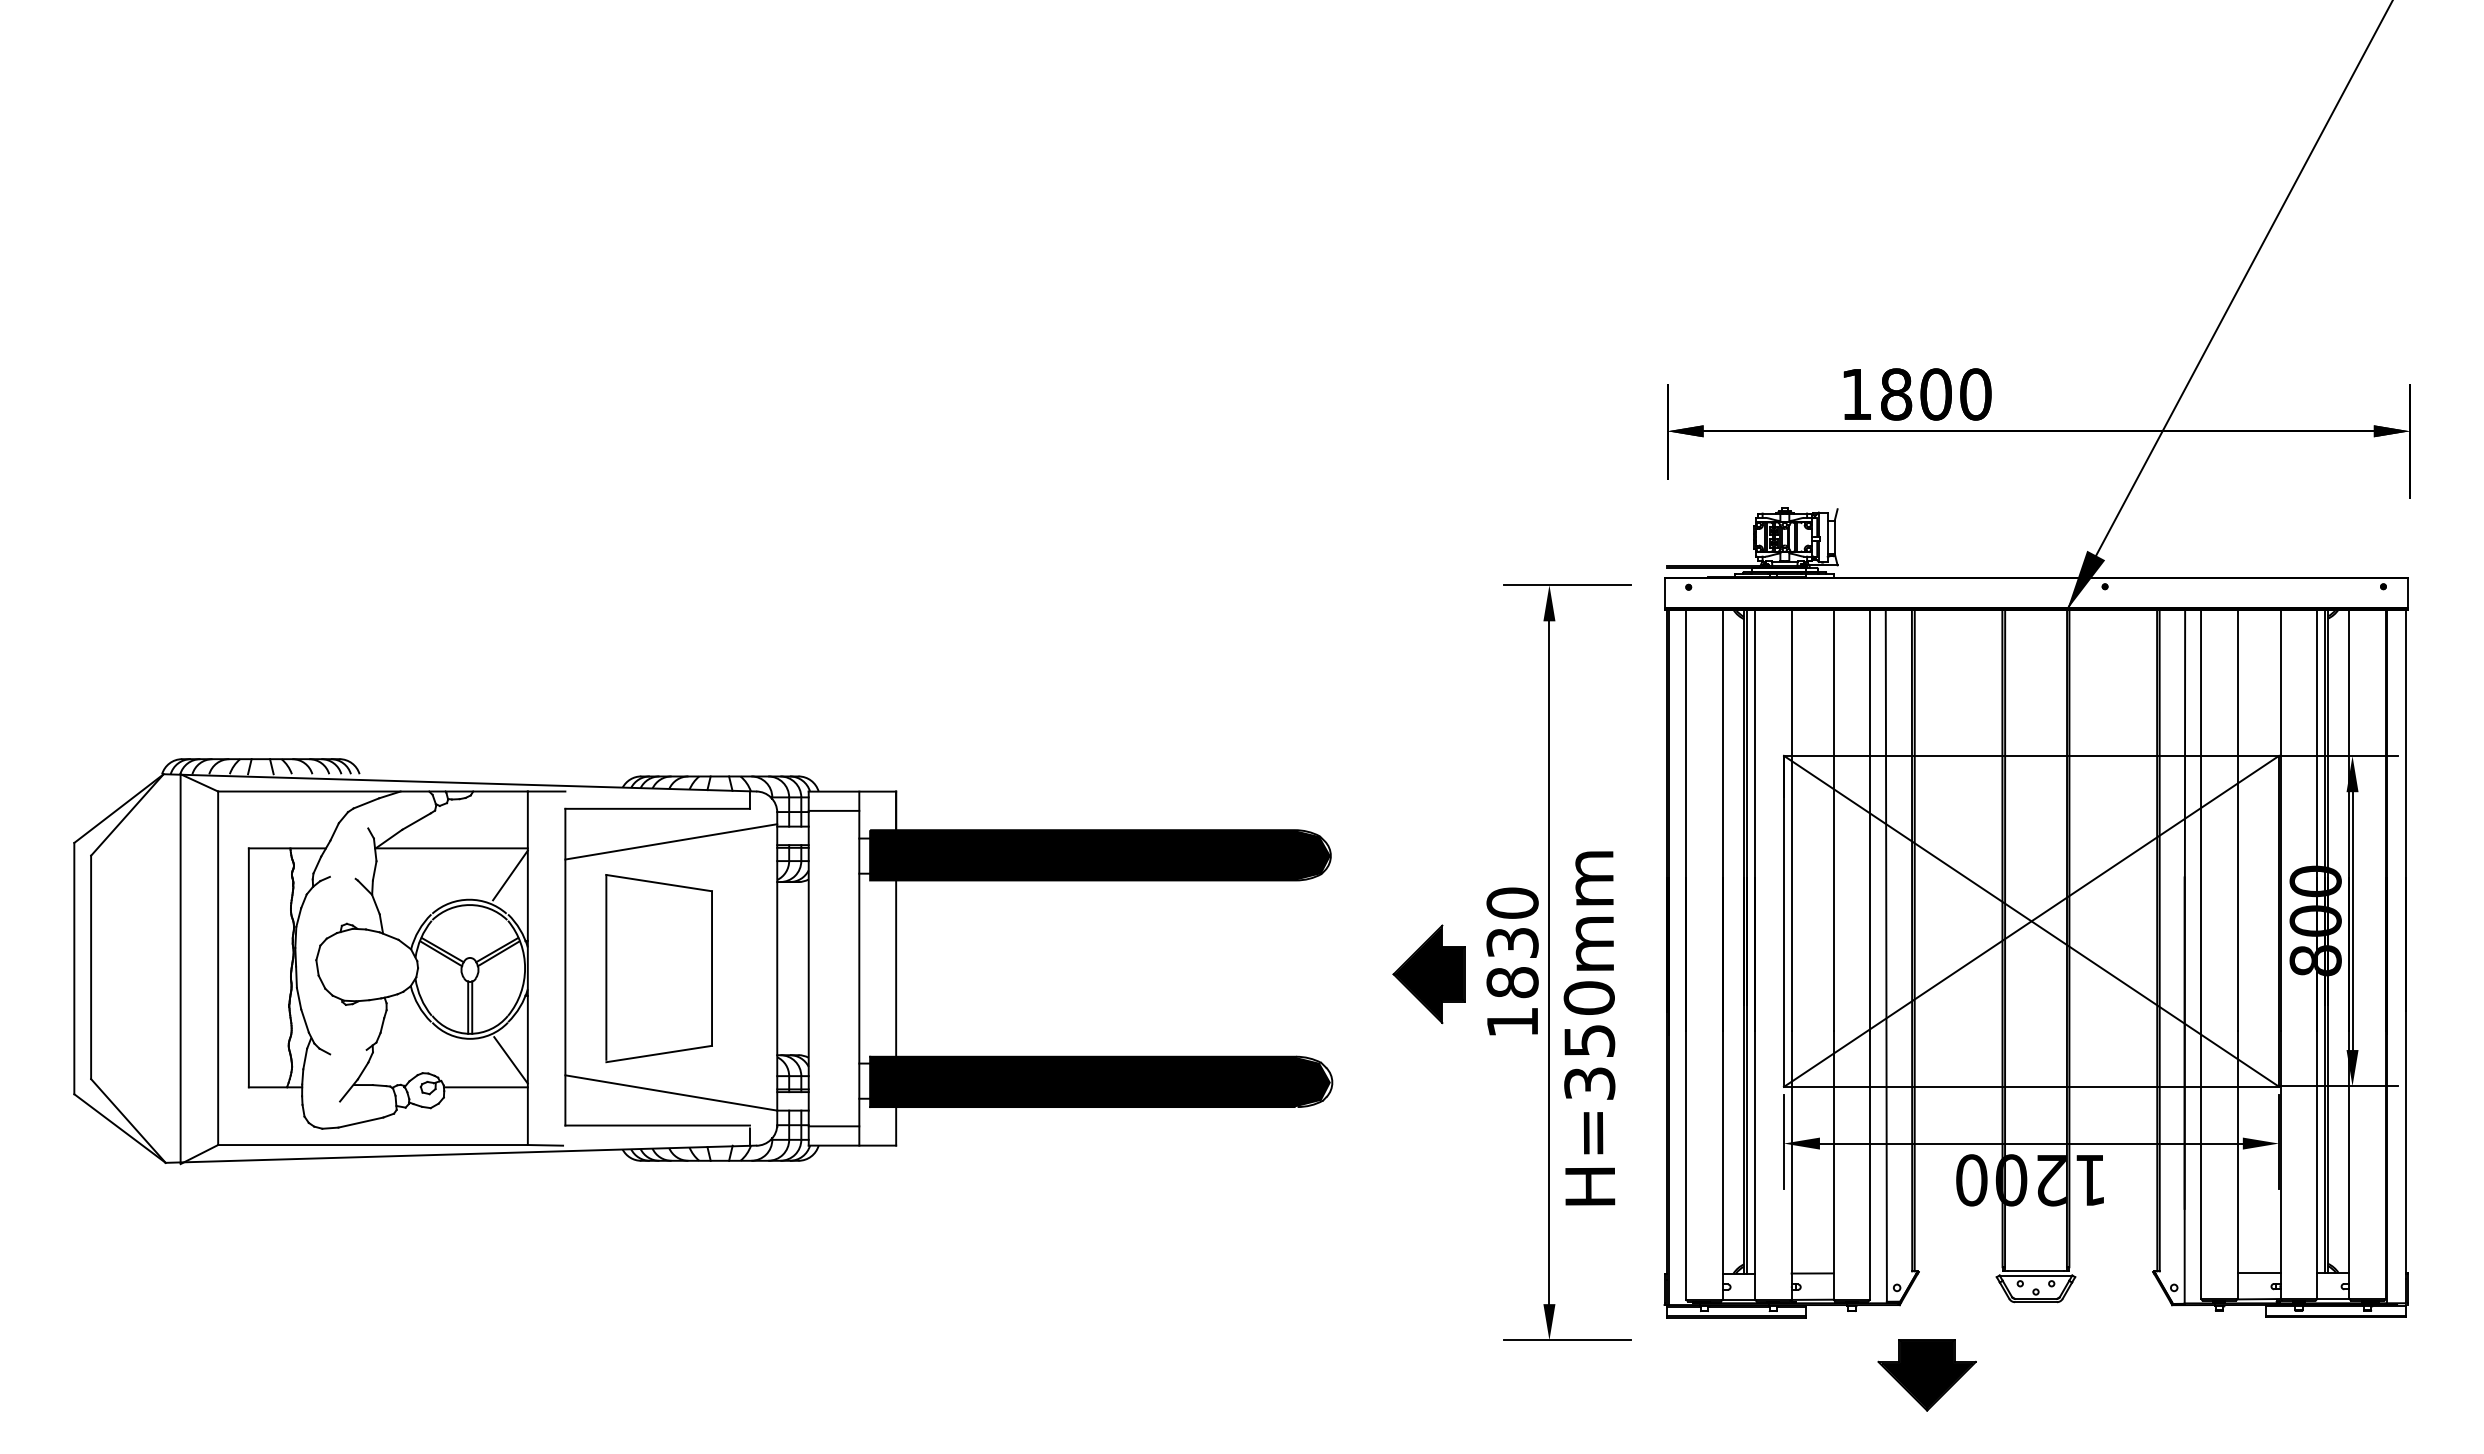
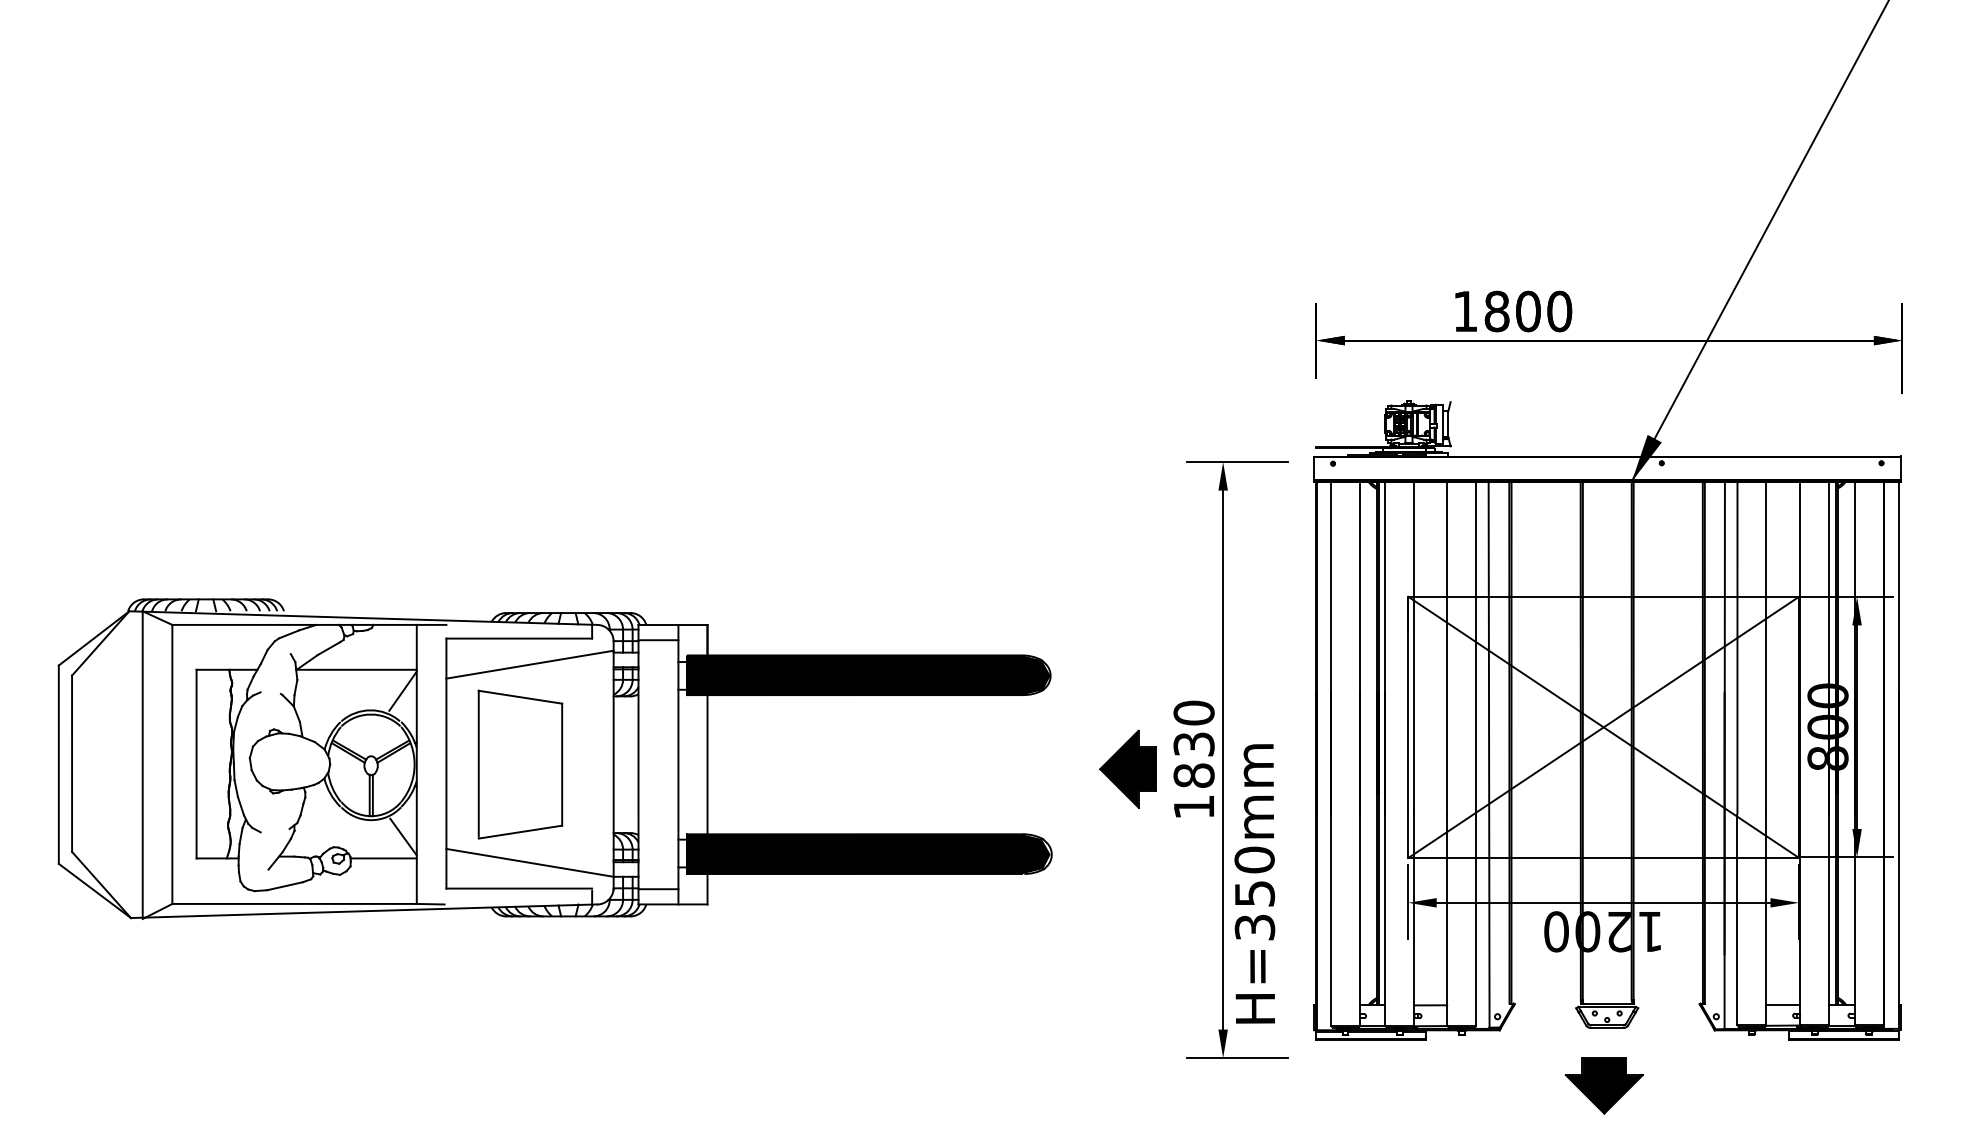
text: (1589, 1027) -> (1254, 883), moved
part: (1926, 1375) -> (1603, 1085), moved

